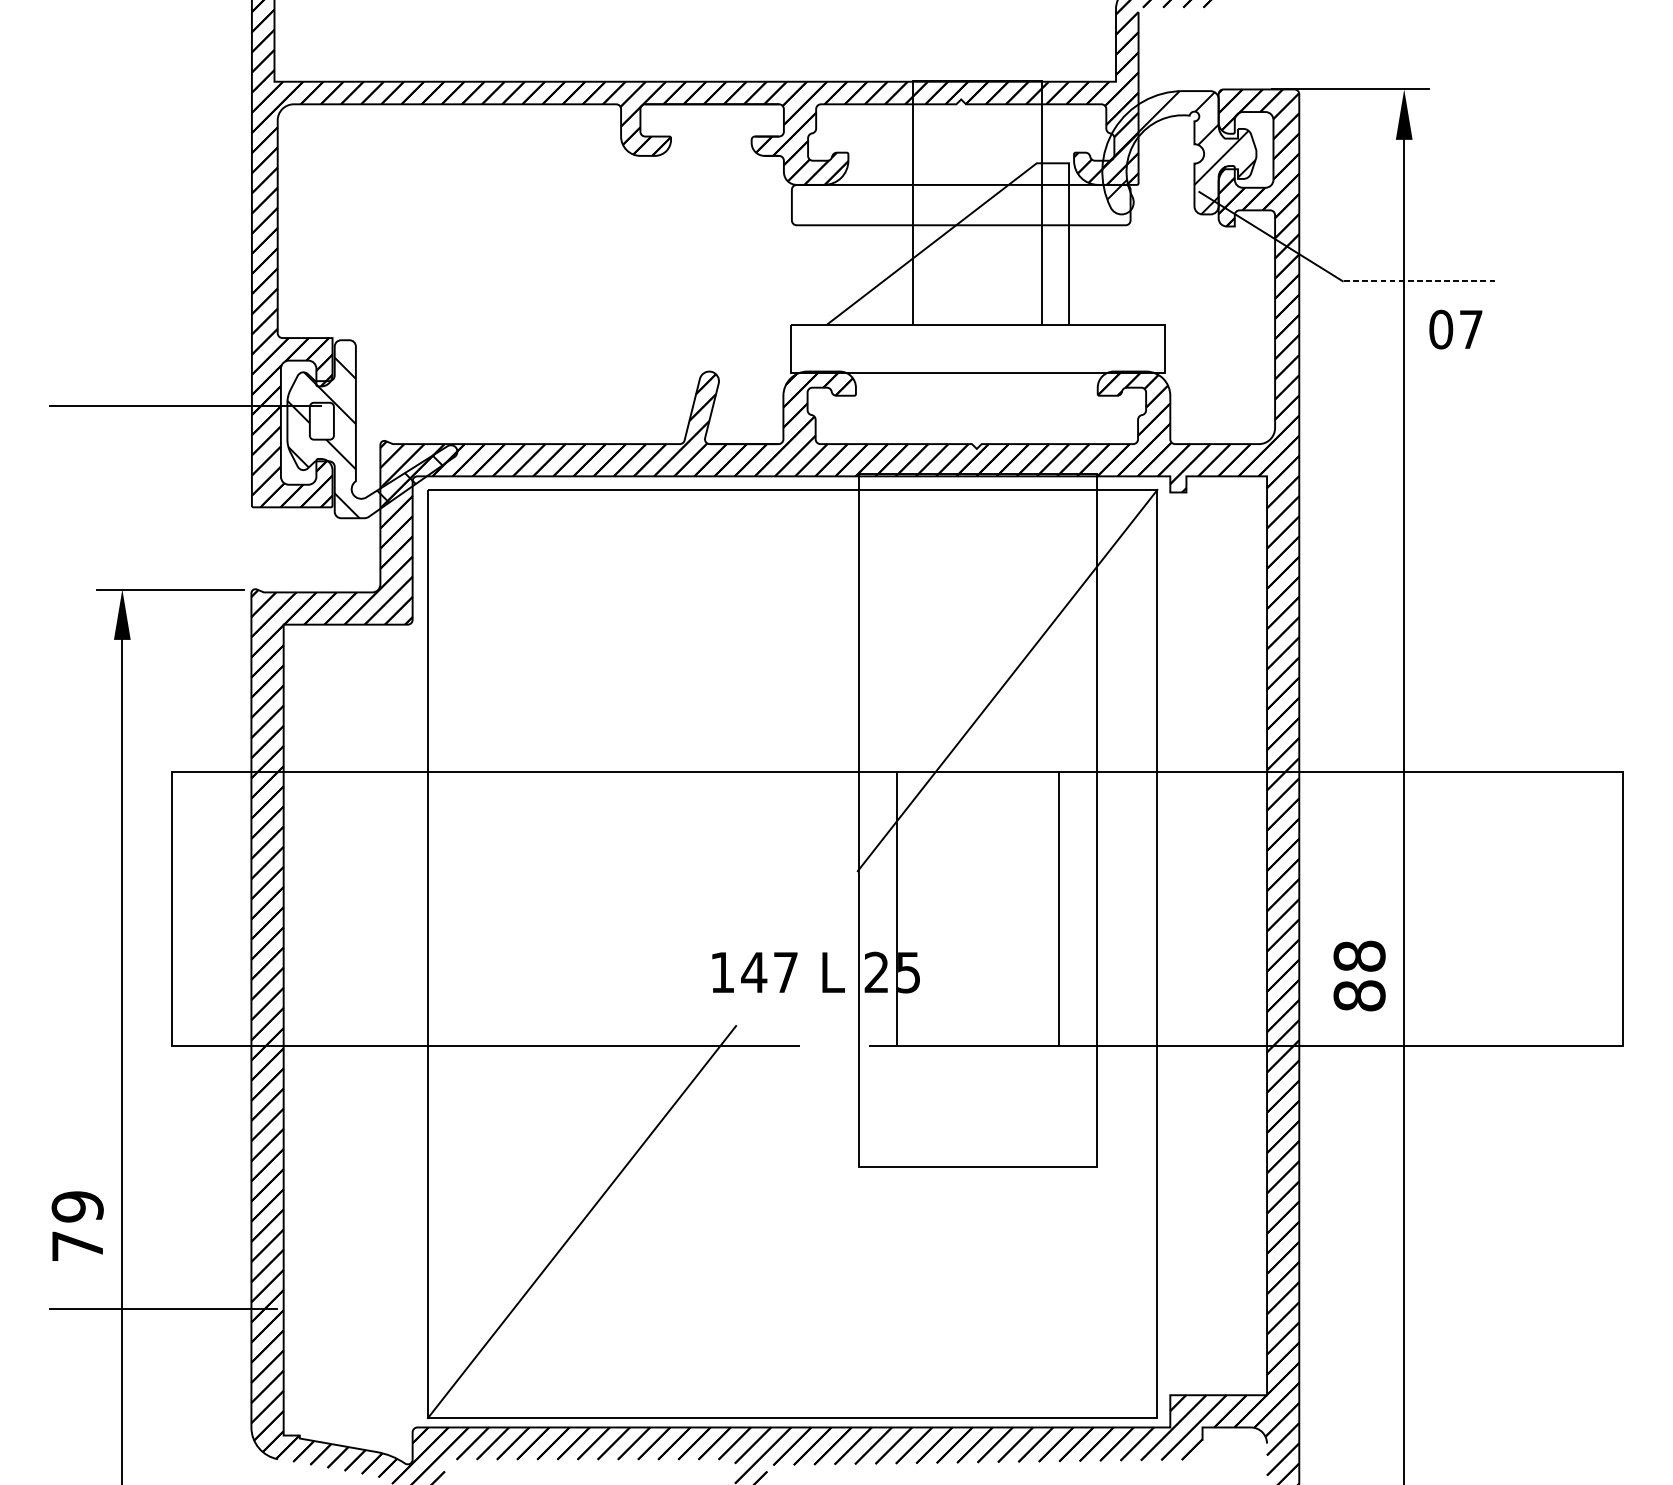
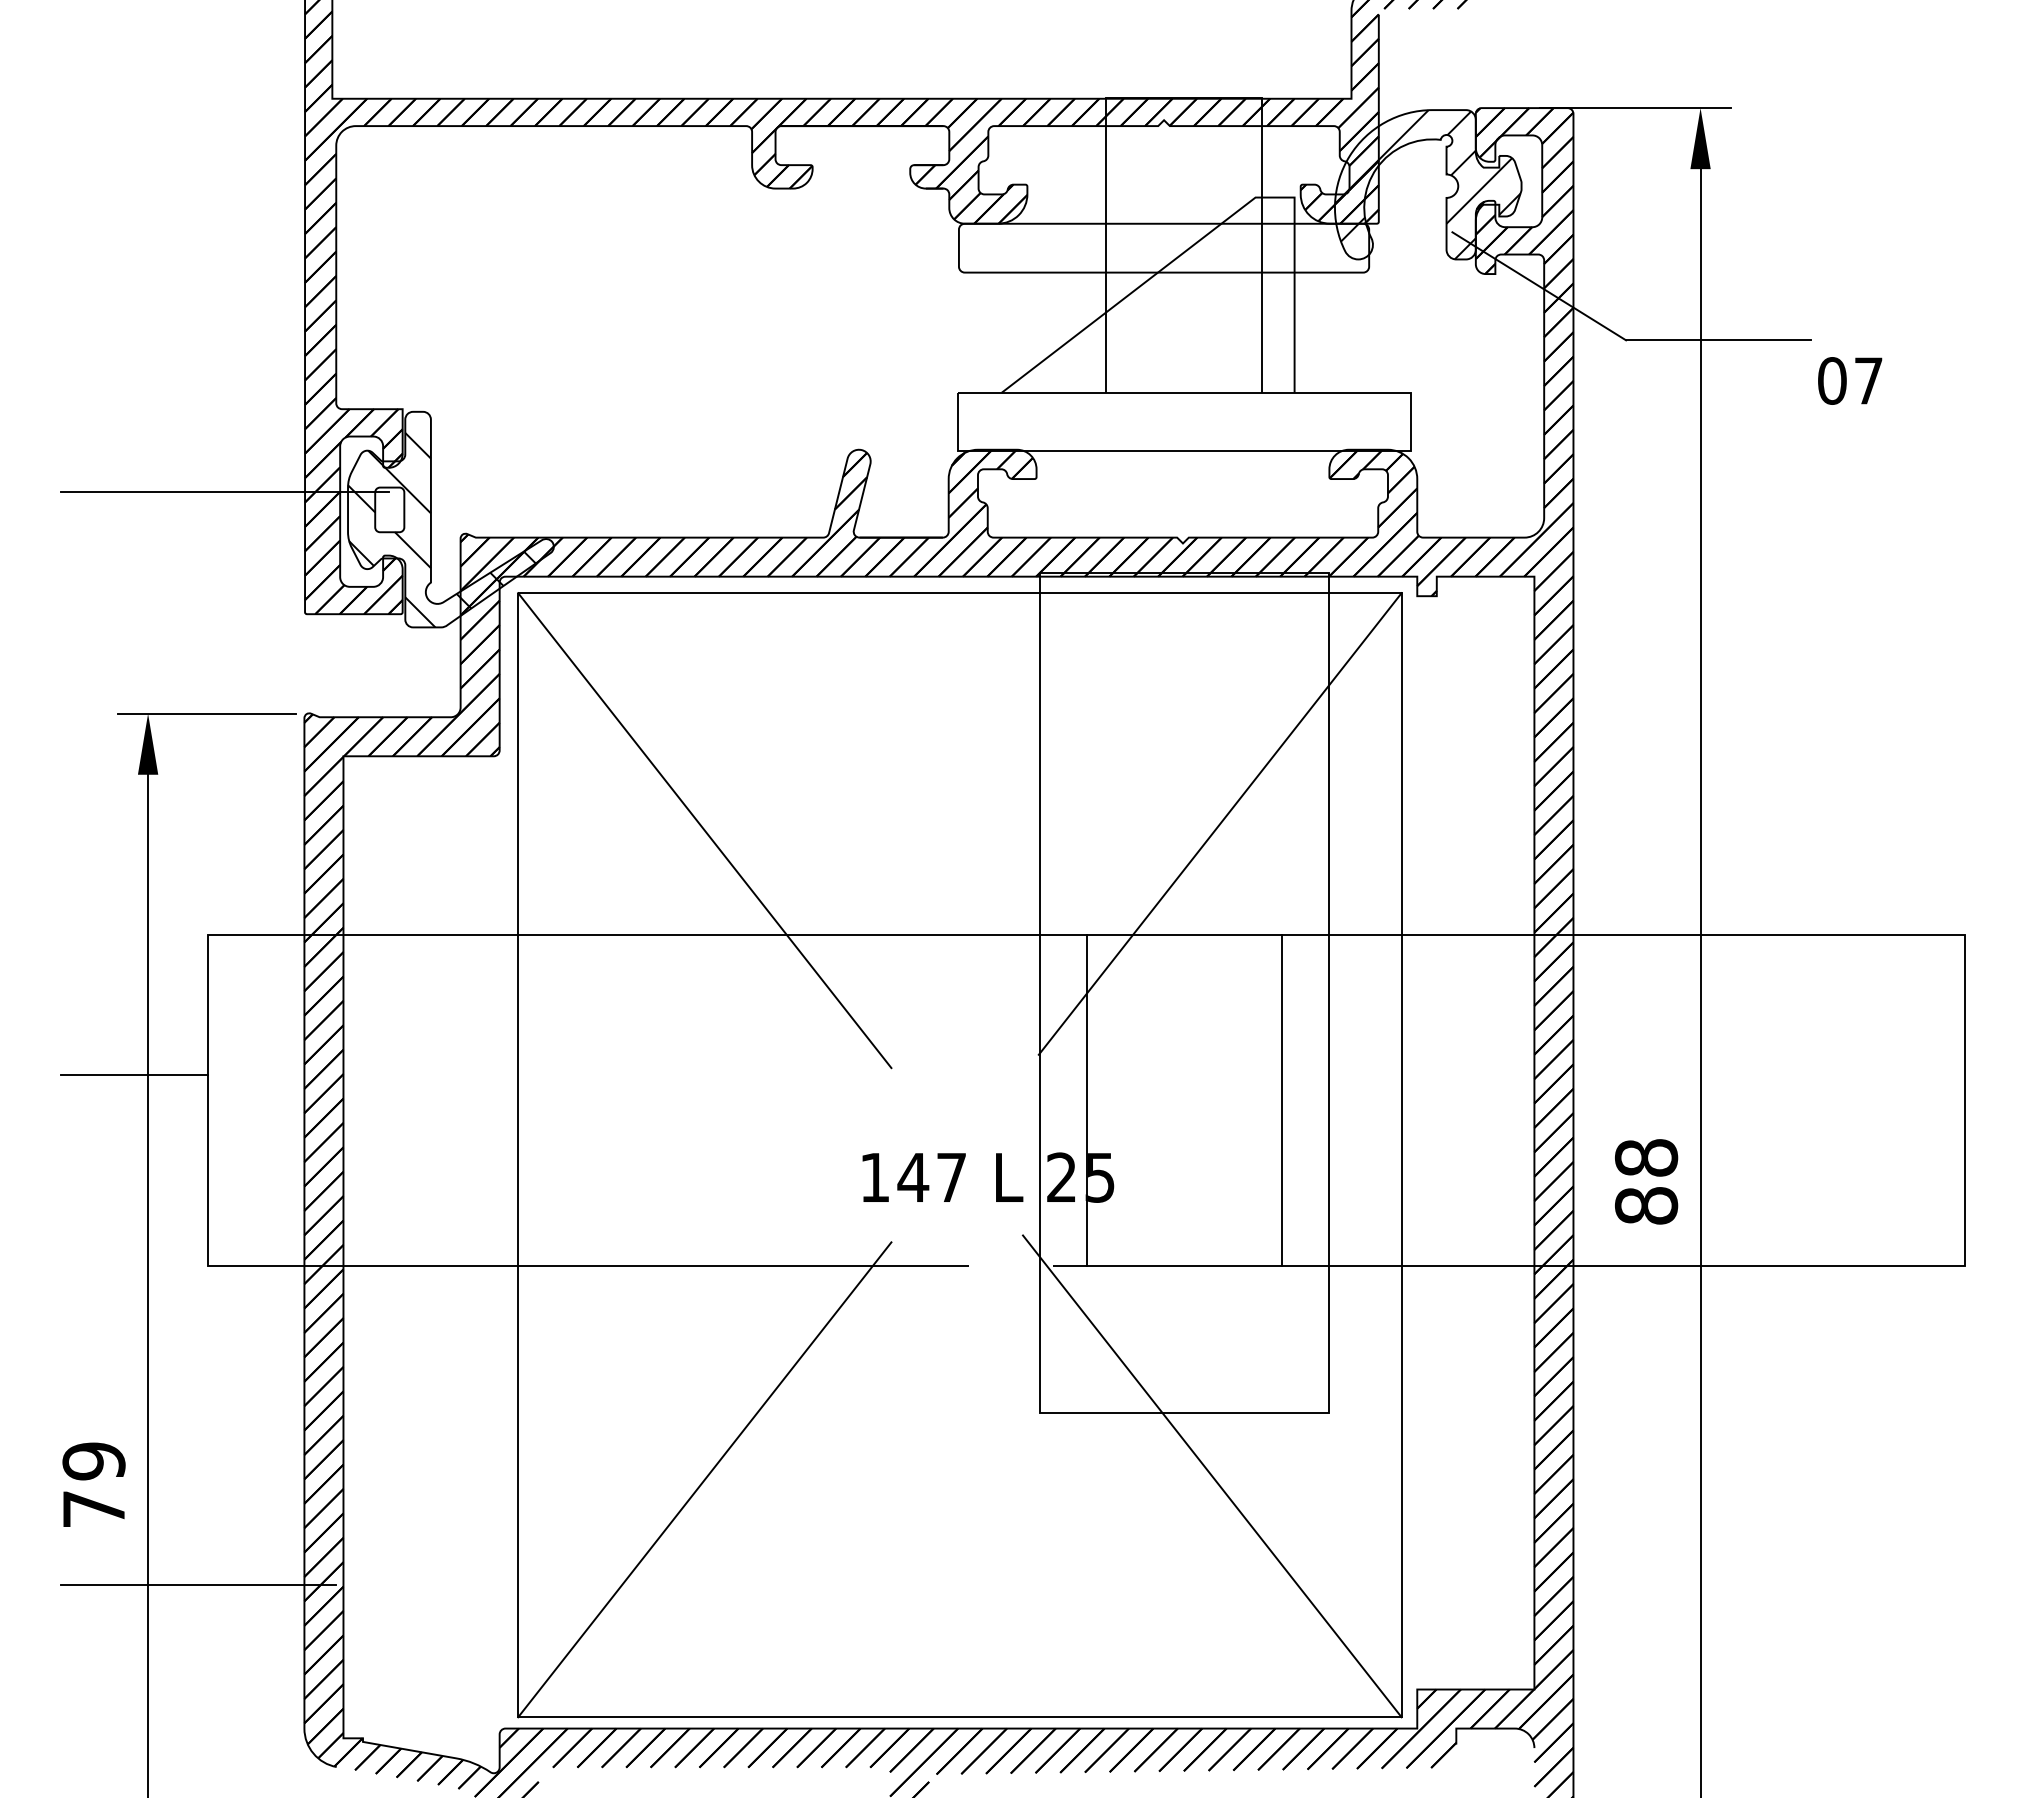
line: (1418, 281) -> (1717, 340), dashed -> solid
text: (1456, 329) -> (1850, 380), moved
line: (581, 685) -> (704, 830), added
line: (111, 888) -> (134, 1075), added
line: (1001, 1219) -> (1212, 1476), added

